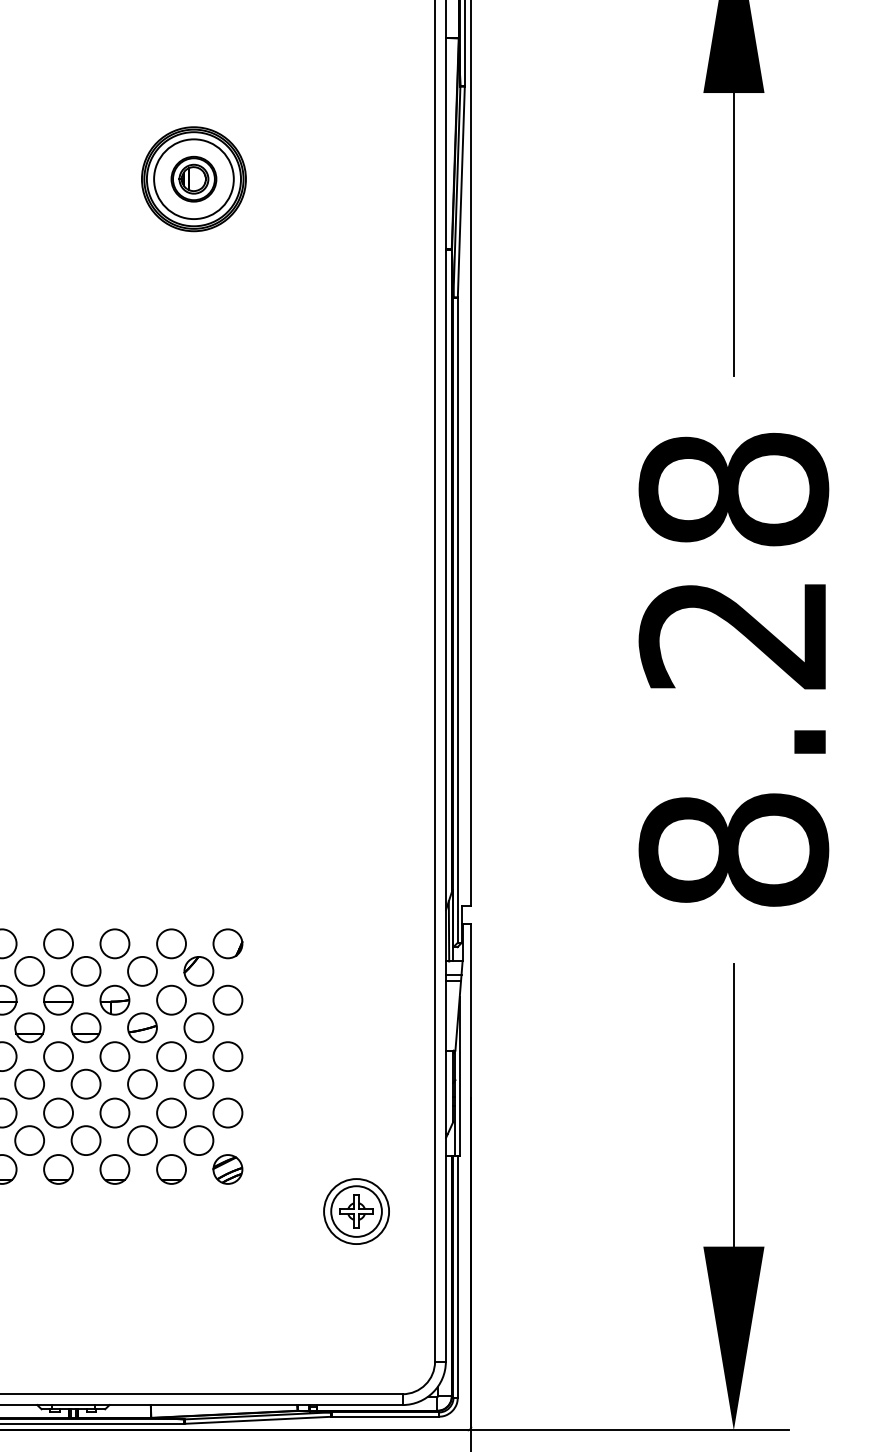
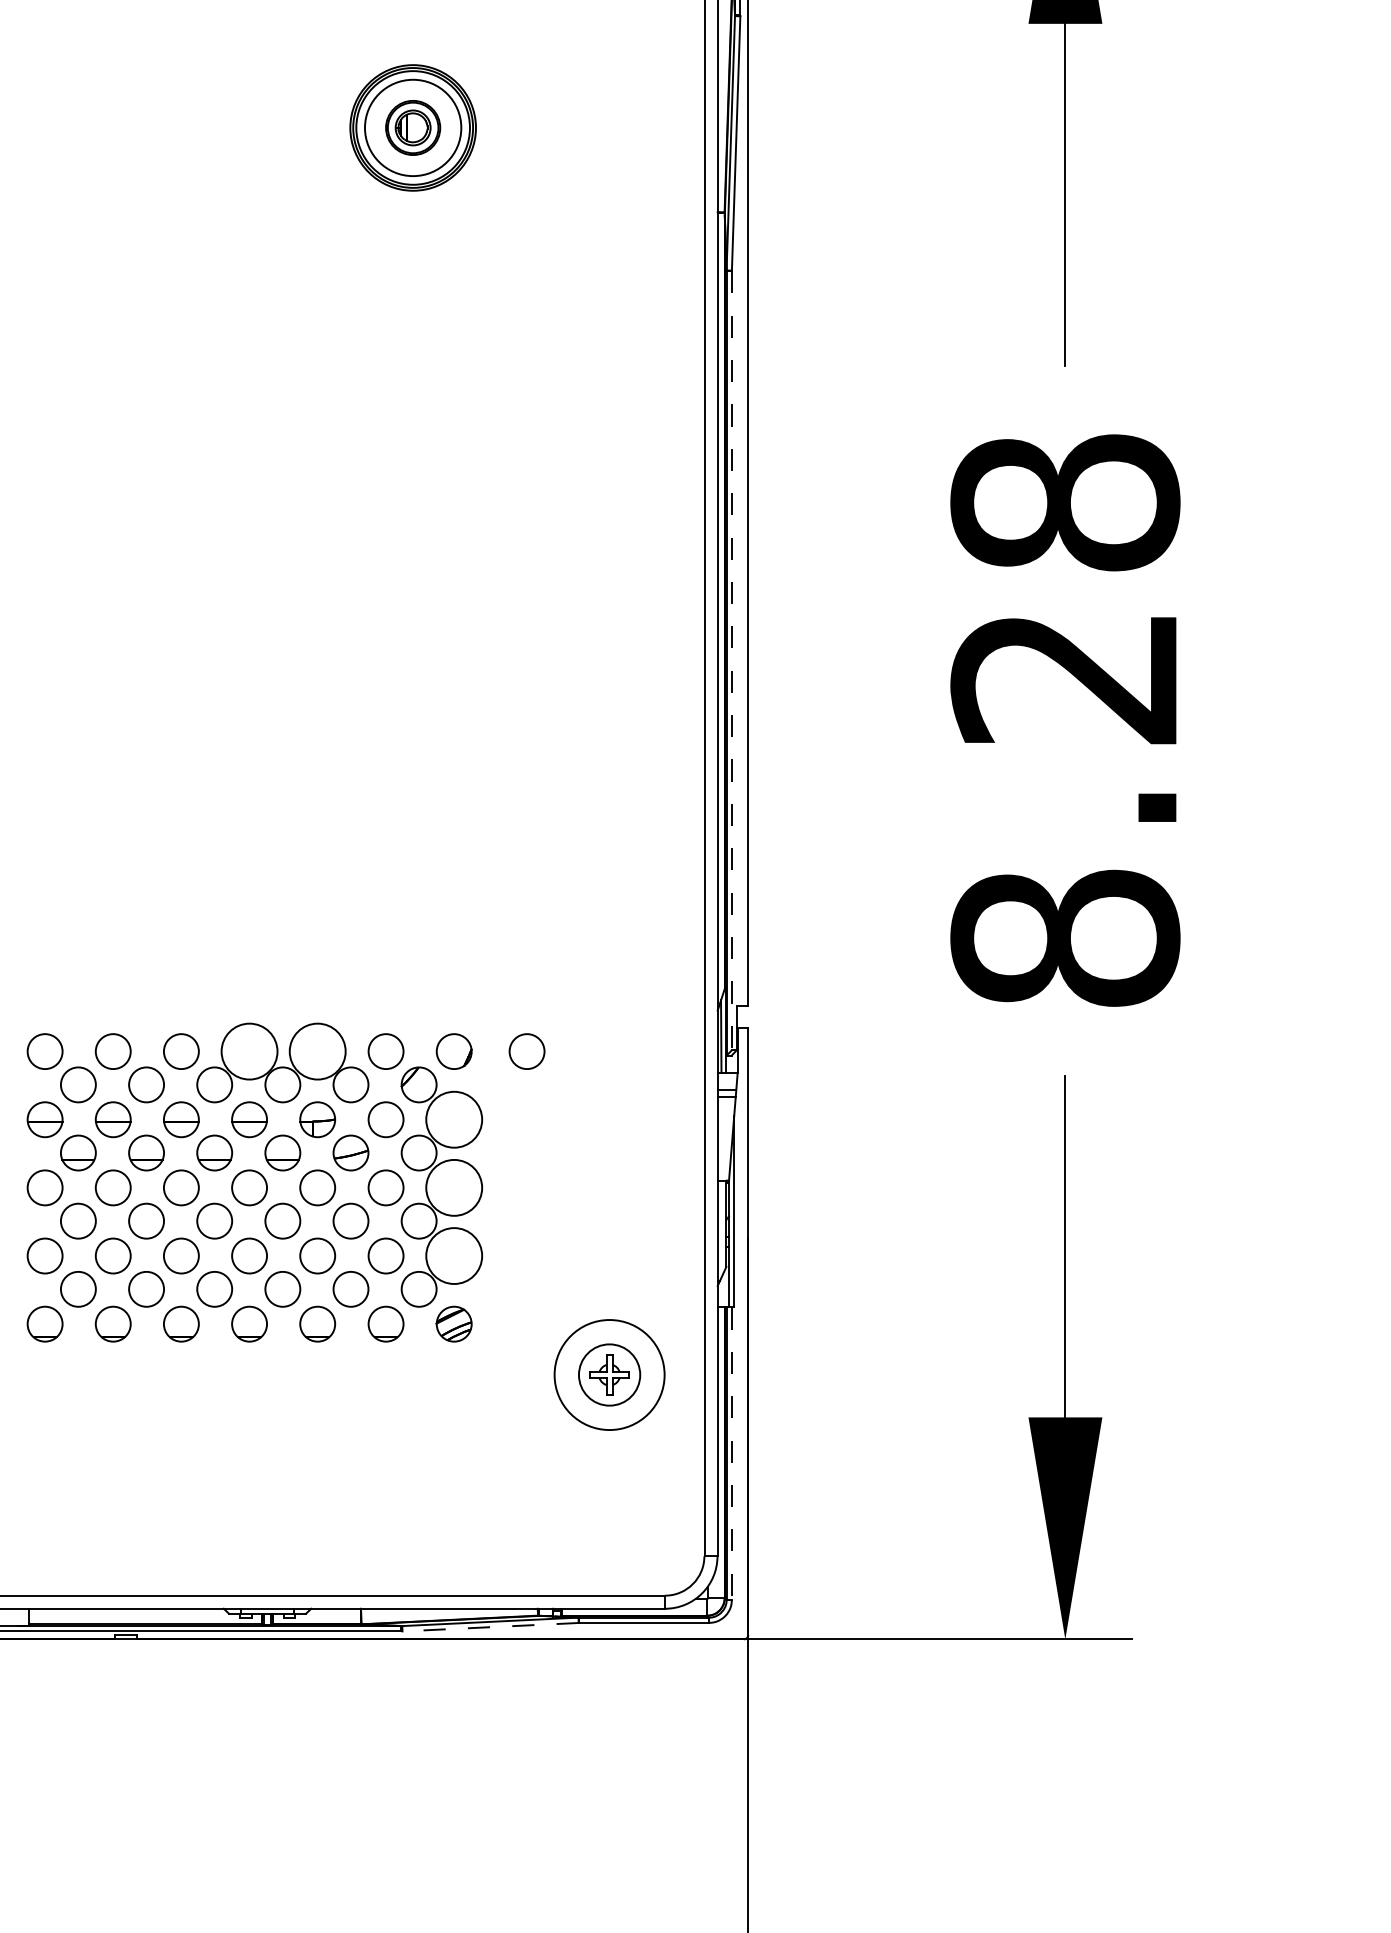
line: (457, 620) -> (731, 660), solid -> dashed
circle: (58, 943) -> (249, 1051), size x1.6
circle: (114, 943) -> (317, 1051), size x1.6
circle: (287, 943) -> (526, 1051), added
circle: (227, 1000) -> (453, 1119), size x1.6
circle: (227, 1056) -> (453, 1187), size x1.6
circle: (227, 1112) -> (453, 1255), size x1.6
circle: (356, 1211) -> (609, 1374), size x1.4
line: (457, 1277) -> (731, 1454), solid -> dashed
line: (257, 1420) -> (490, 1627), solid -> dashed

